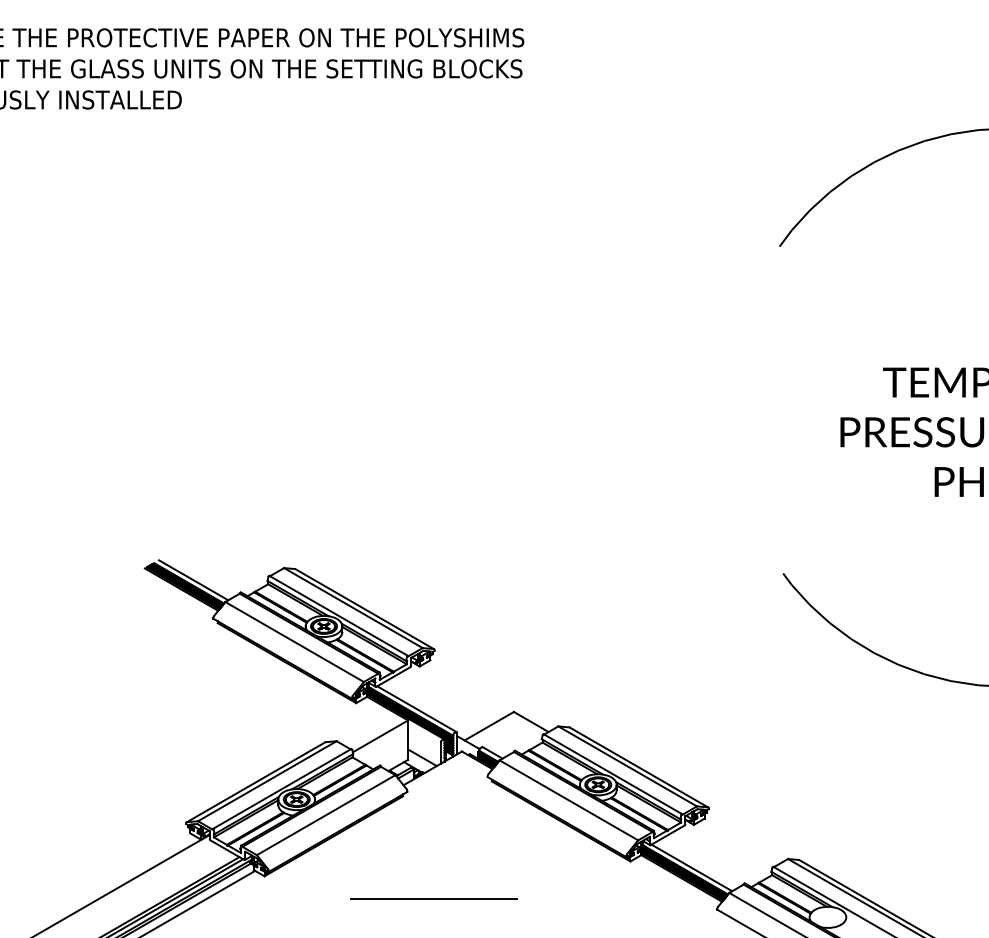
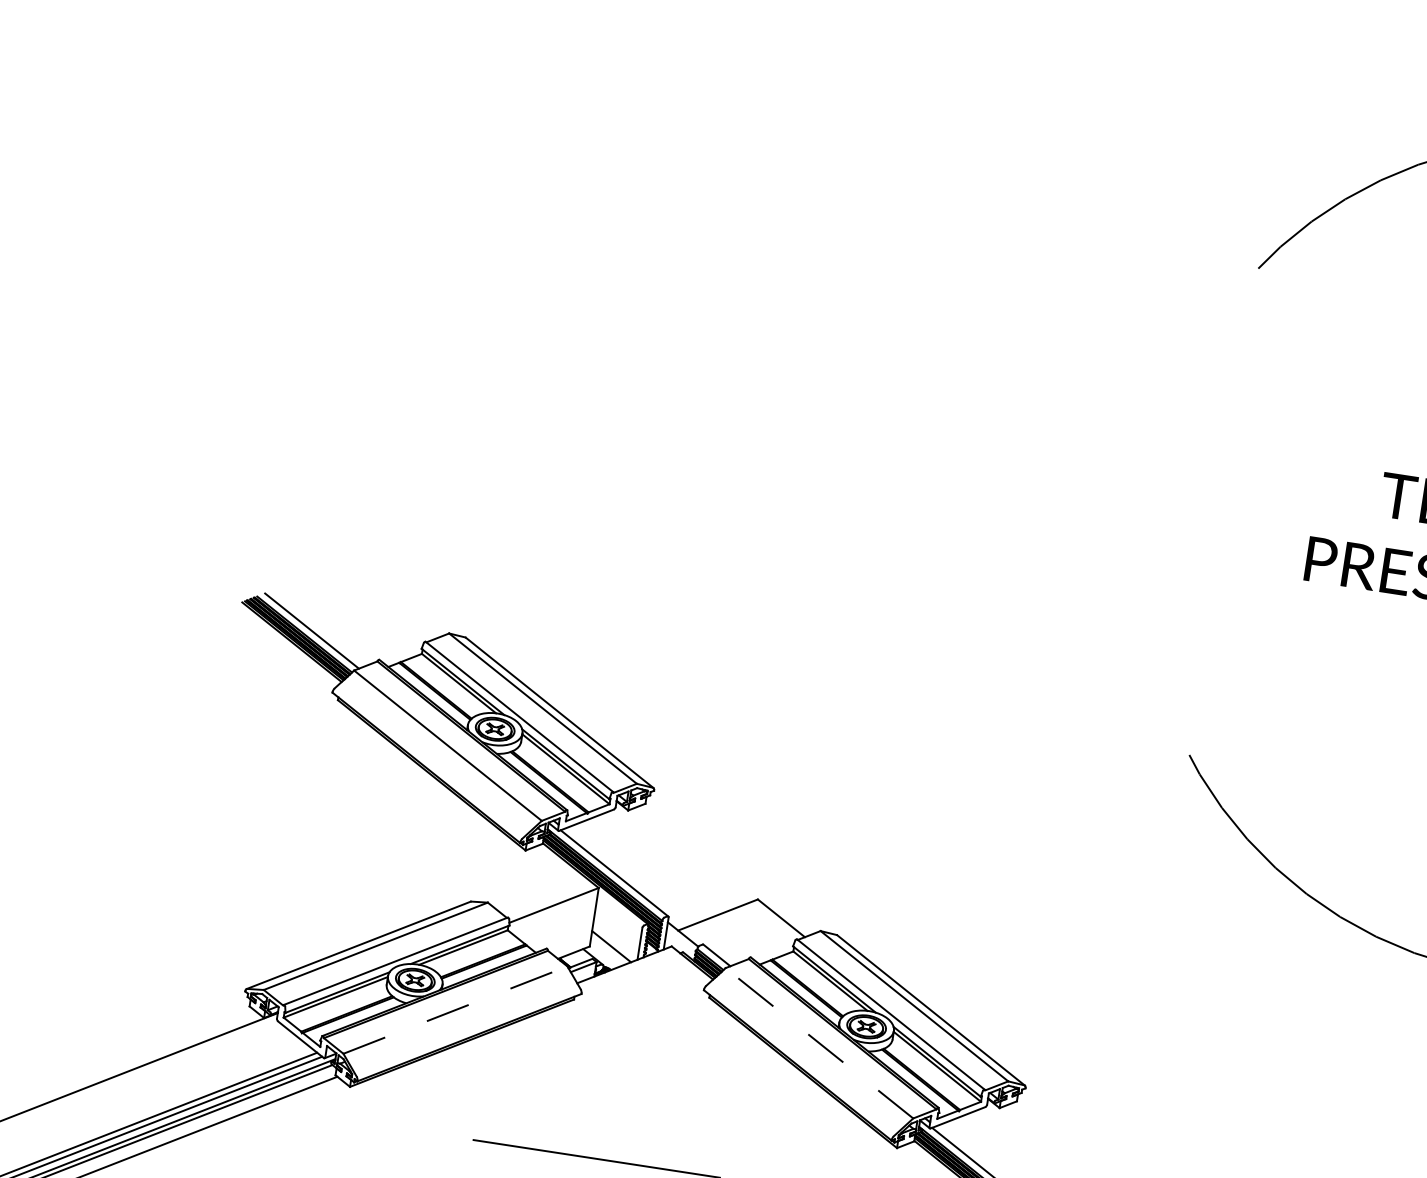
line: (568, 800) -> (818, 1043), solid -> dashed
line: (326, 815) -> (455, 1010), solid -> dashed

